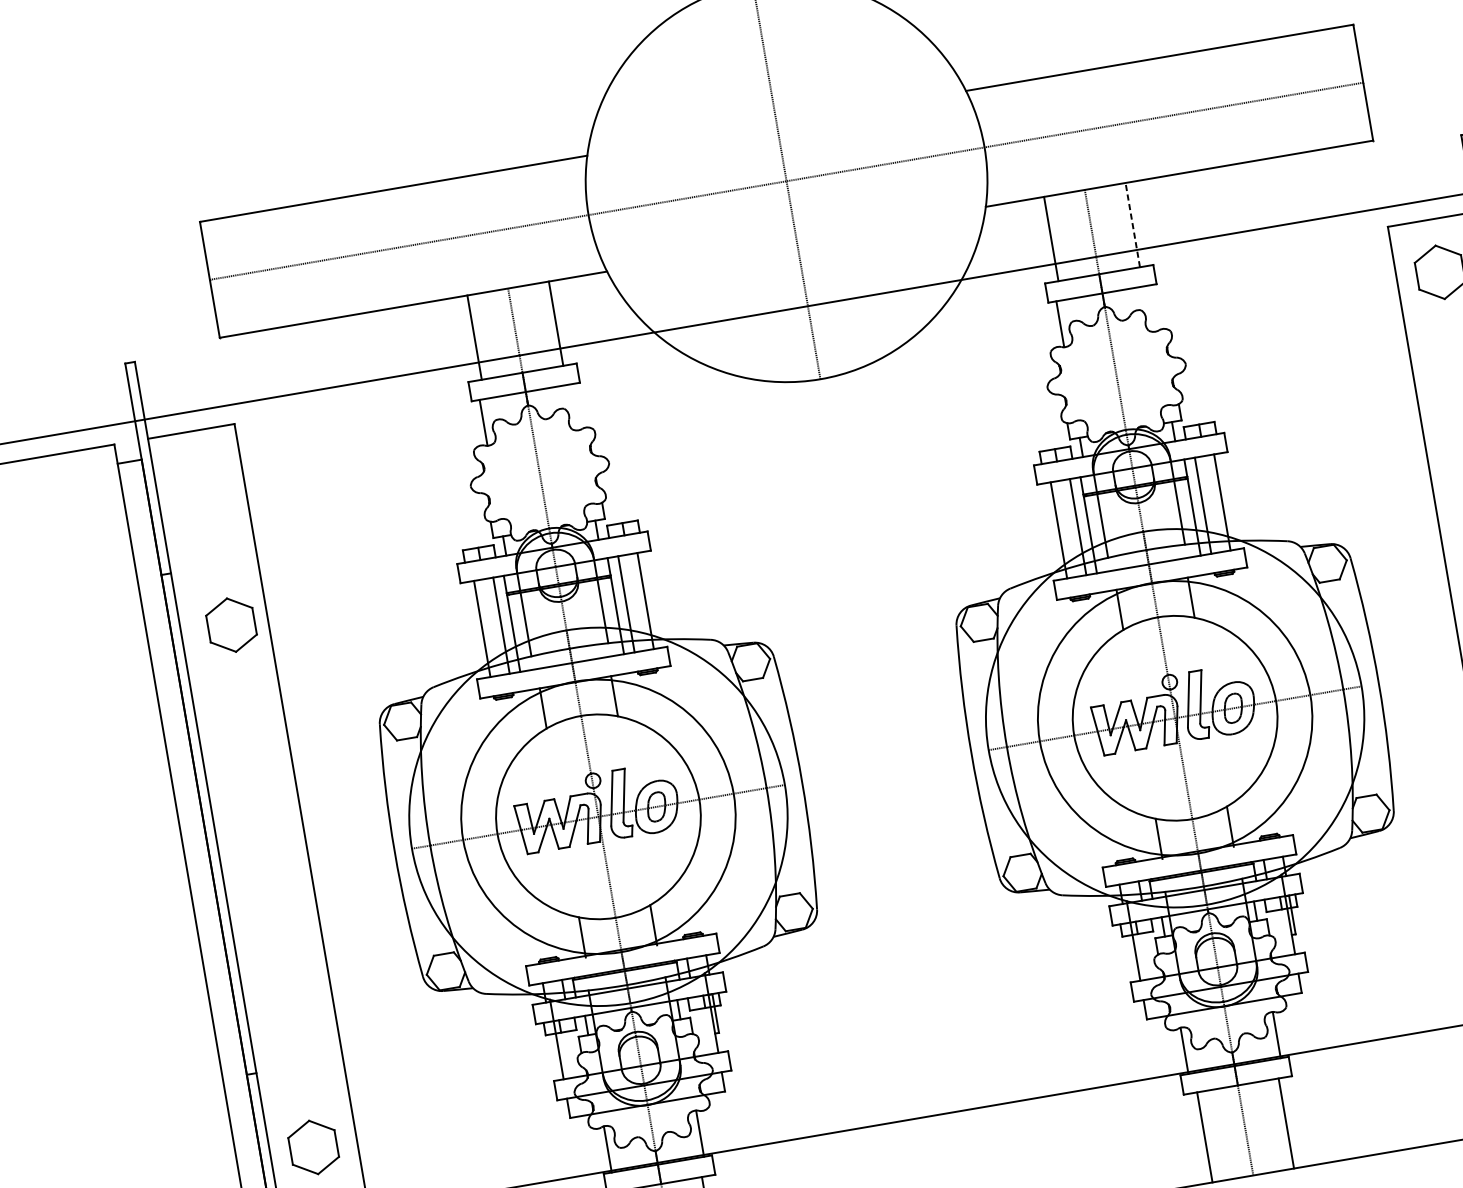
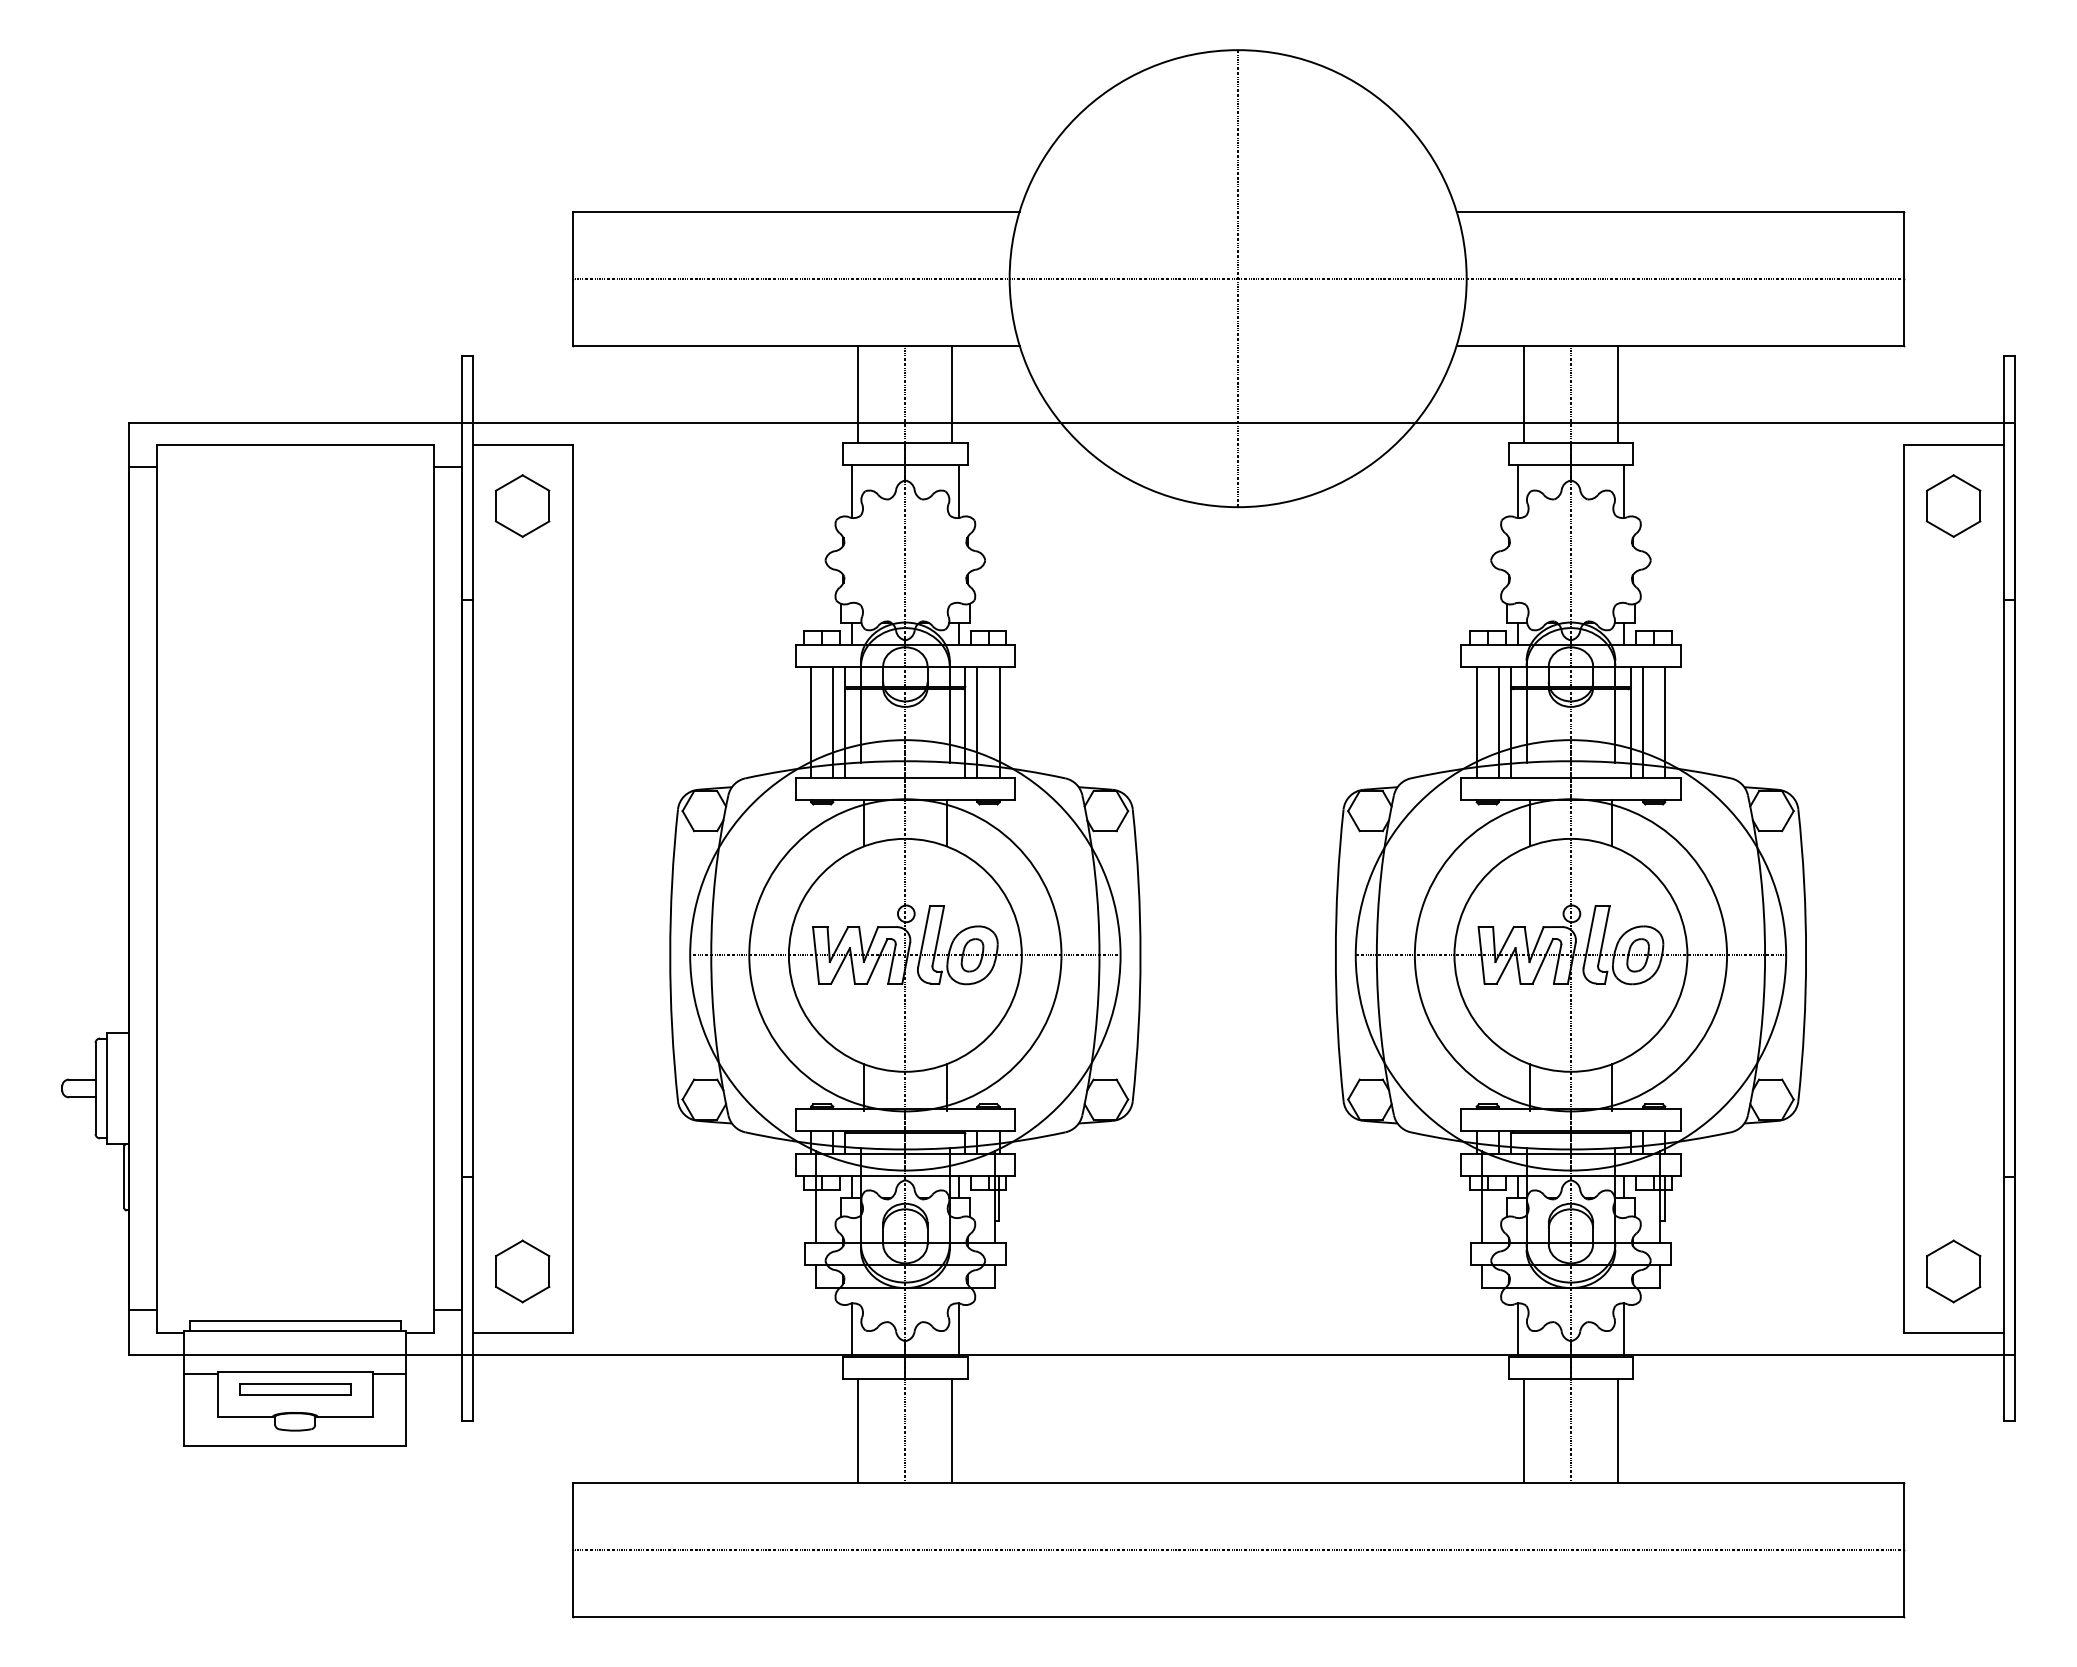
line: (1133, 225) -> (1618, 394), dashed -> solid
line: (1152, 308) -> (1624, 491), added
line: (575, 407) -> (958, 491), added
part: (231, 624) -> (522, 505), moved

